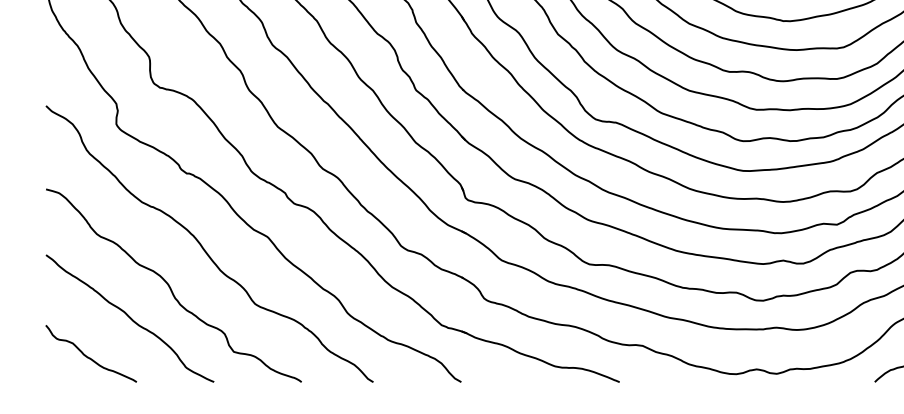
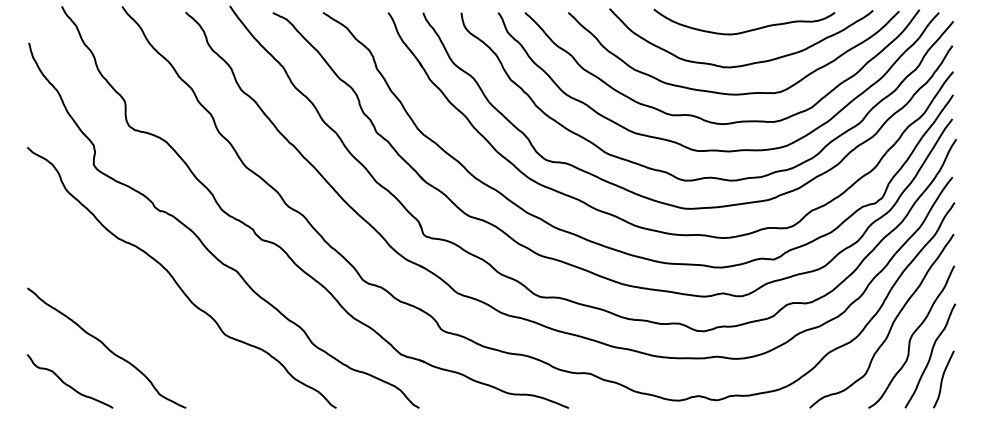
curve: (171, 287) -> (145, 318), removed

